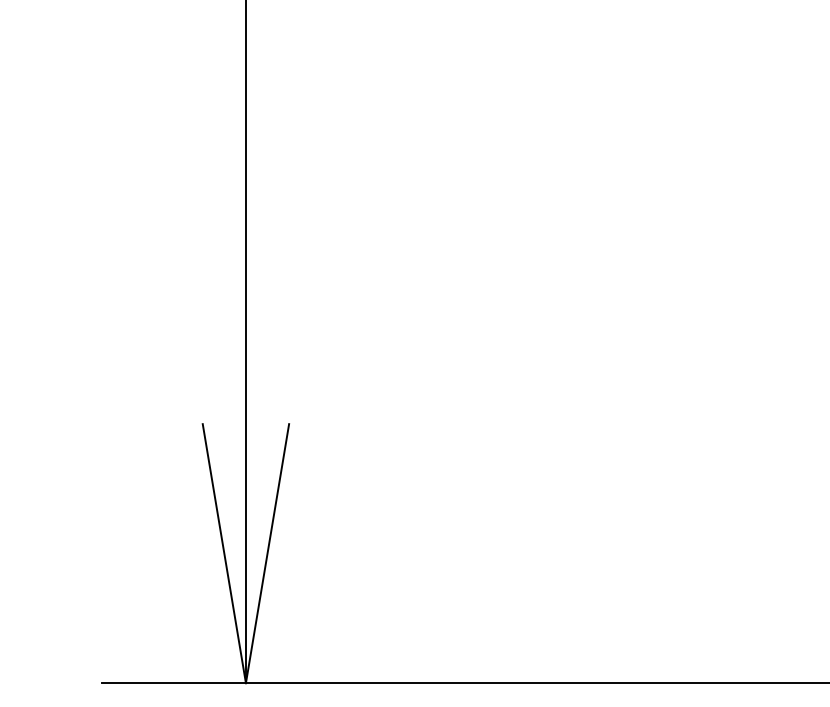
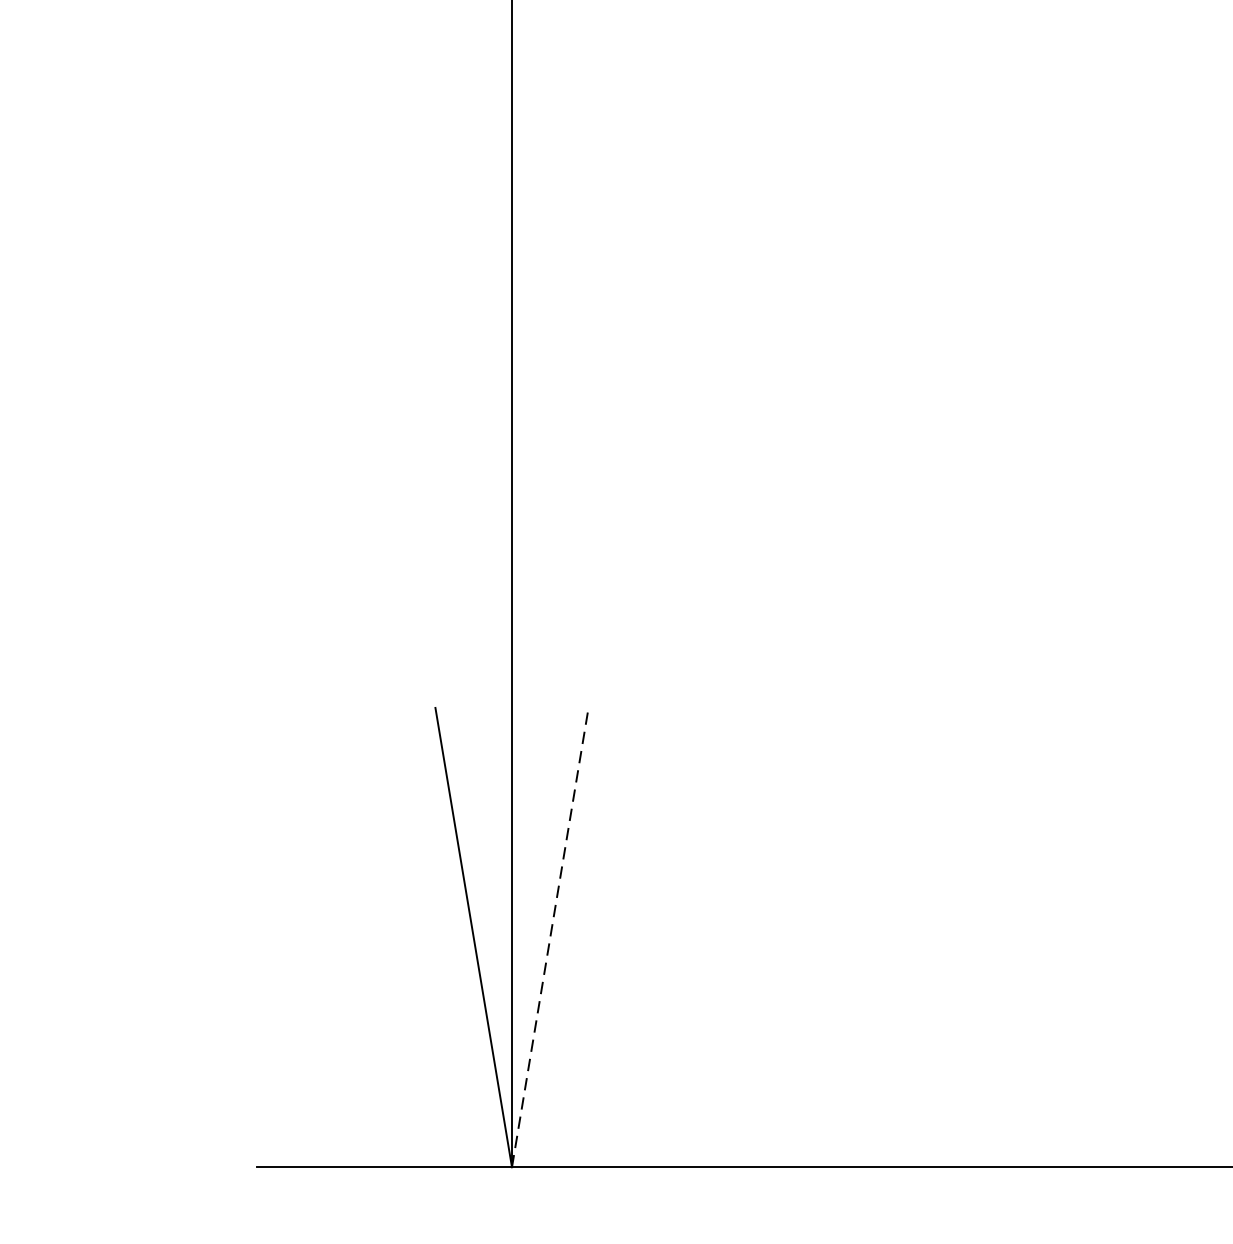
line: (267, 553) -> (550, 937), solid -> dashed

